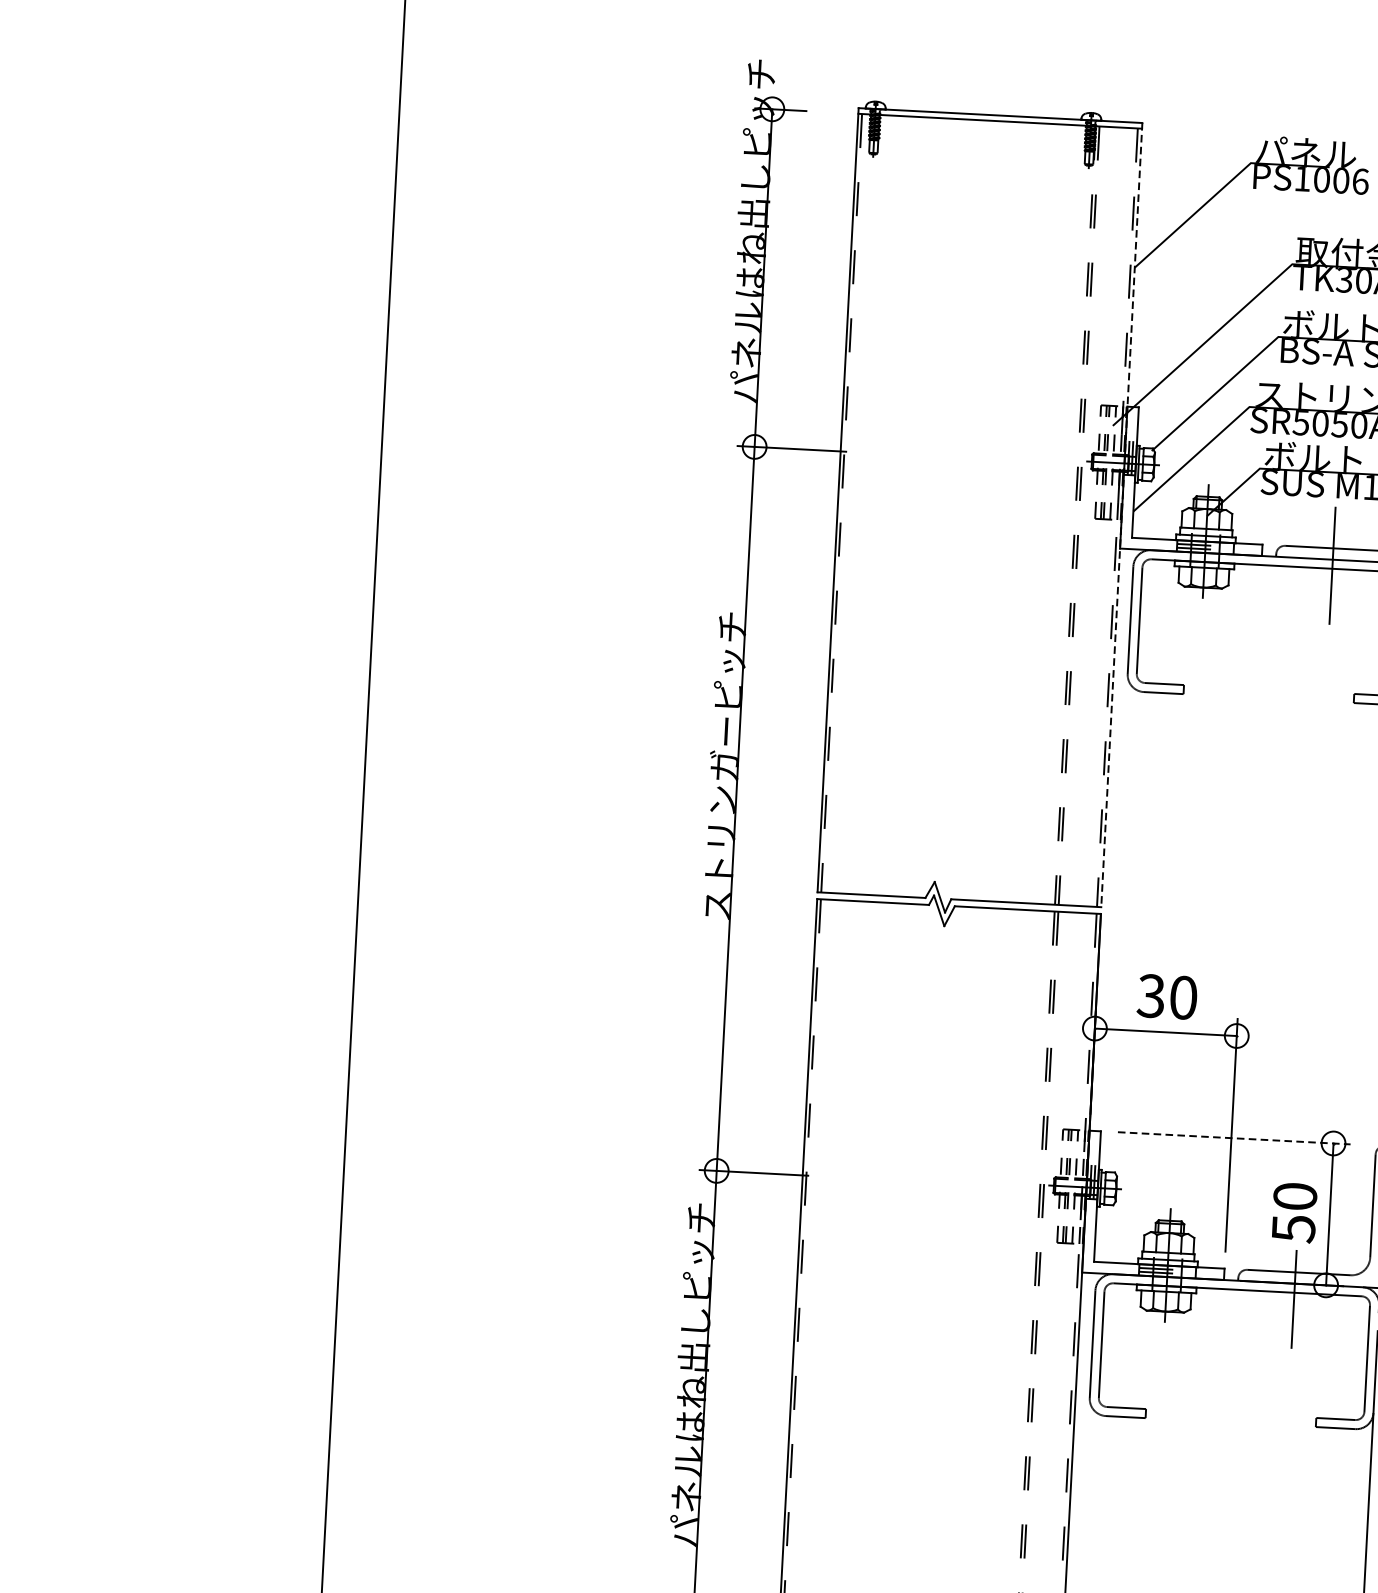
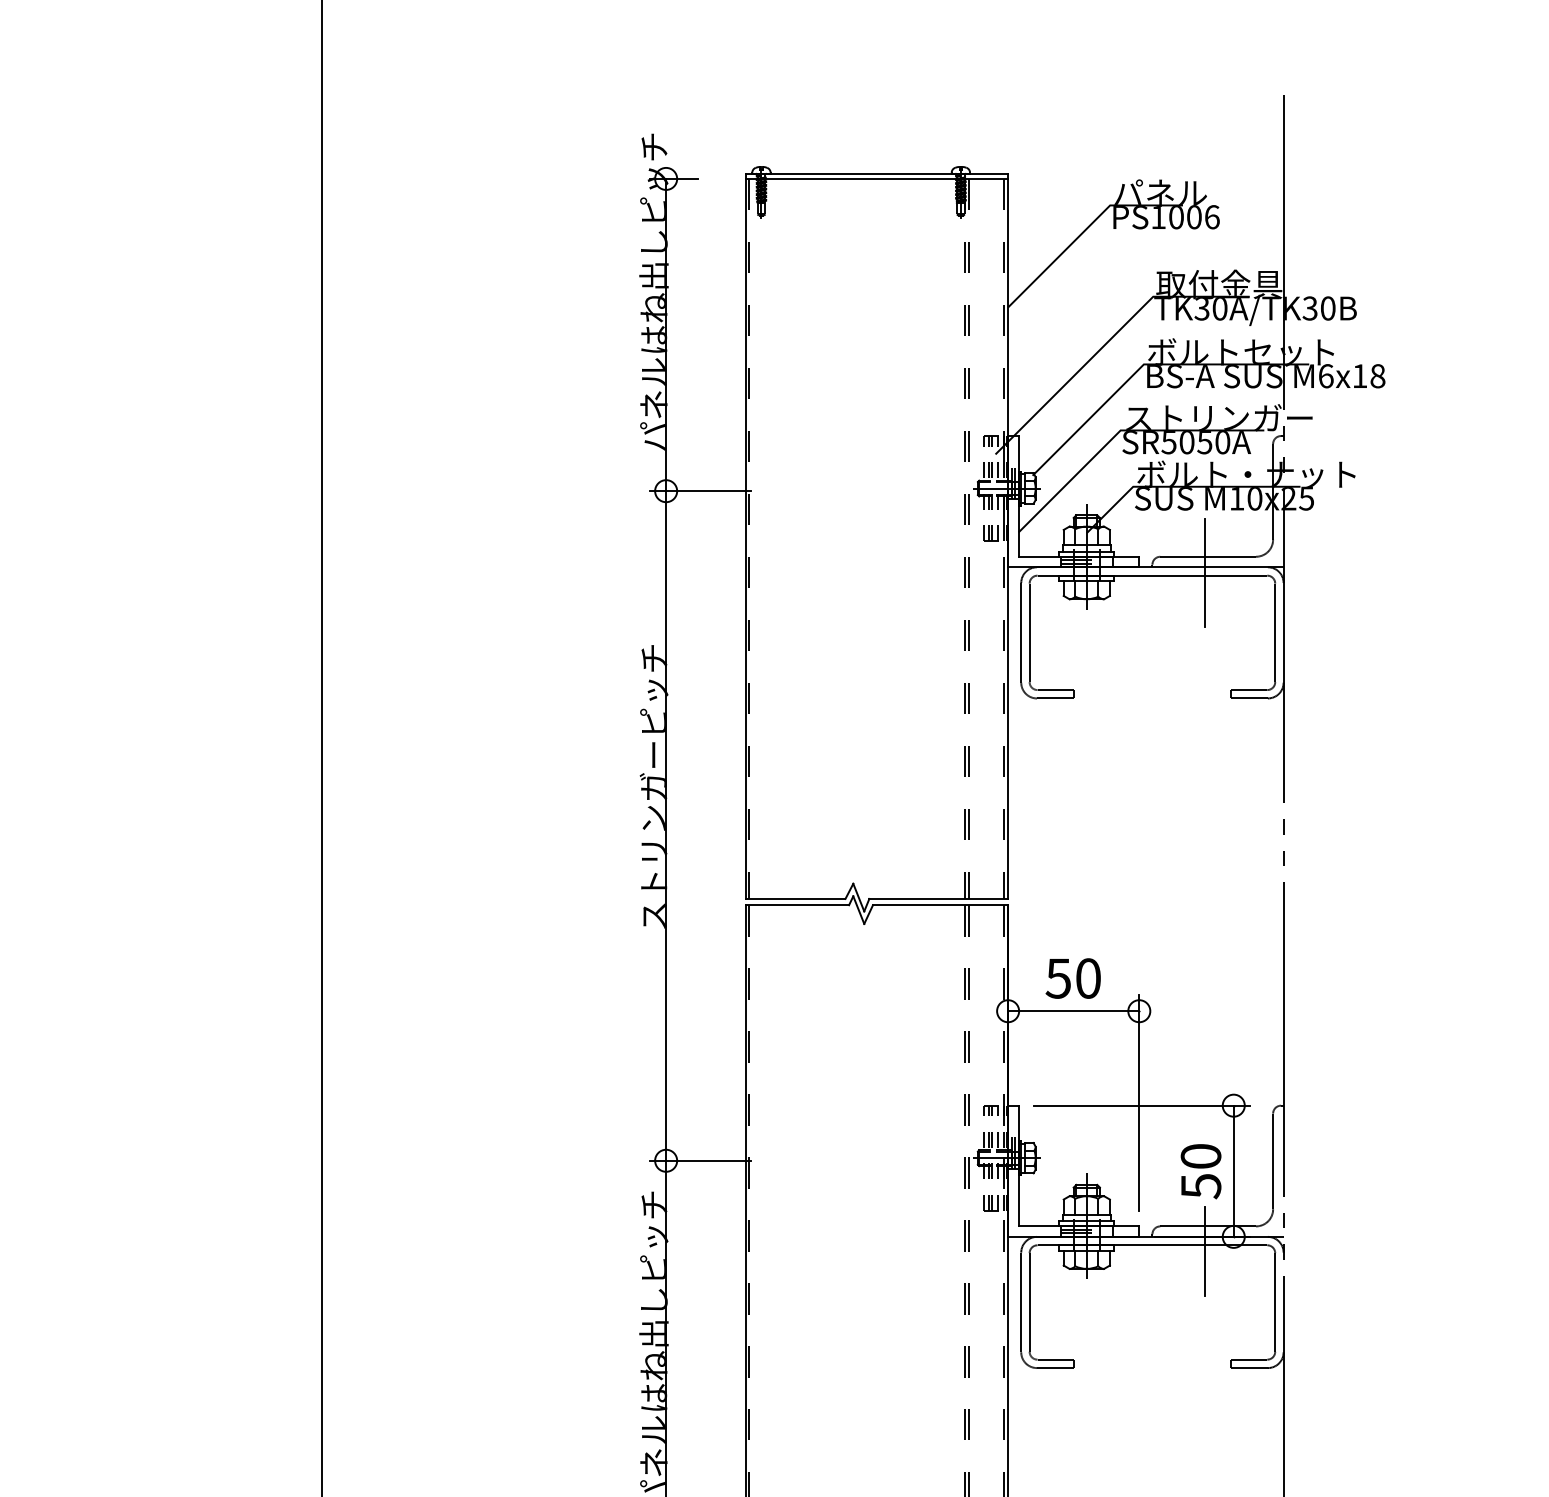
line: (1122, 515) -> (1008, 536), dashed -> solid
text: (1151, 996) -> (1058, 978), 30 -> 50
line: (1233, 1138) -> (1141, 1105), dashed -> solid

